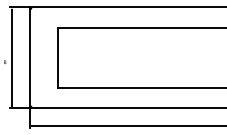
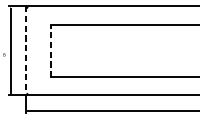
line: (29, 57) -> (25, 50), solid -> dashed
line: (58, 57) -> (51, 50), solid -> dashed

